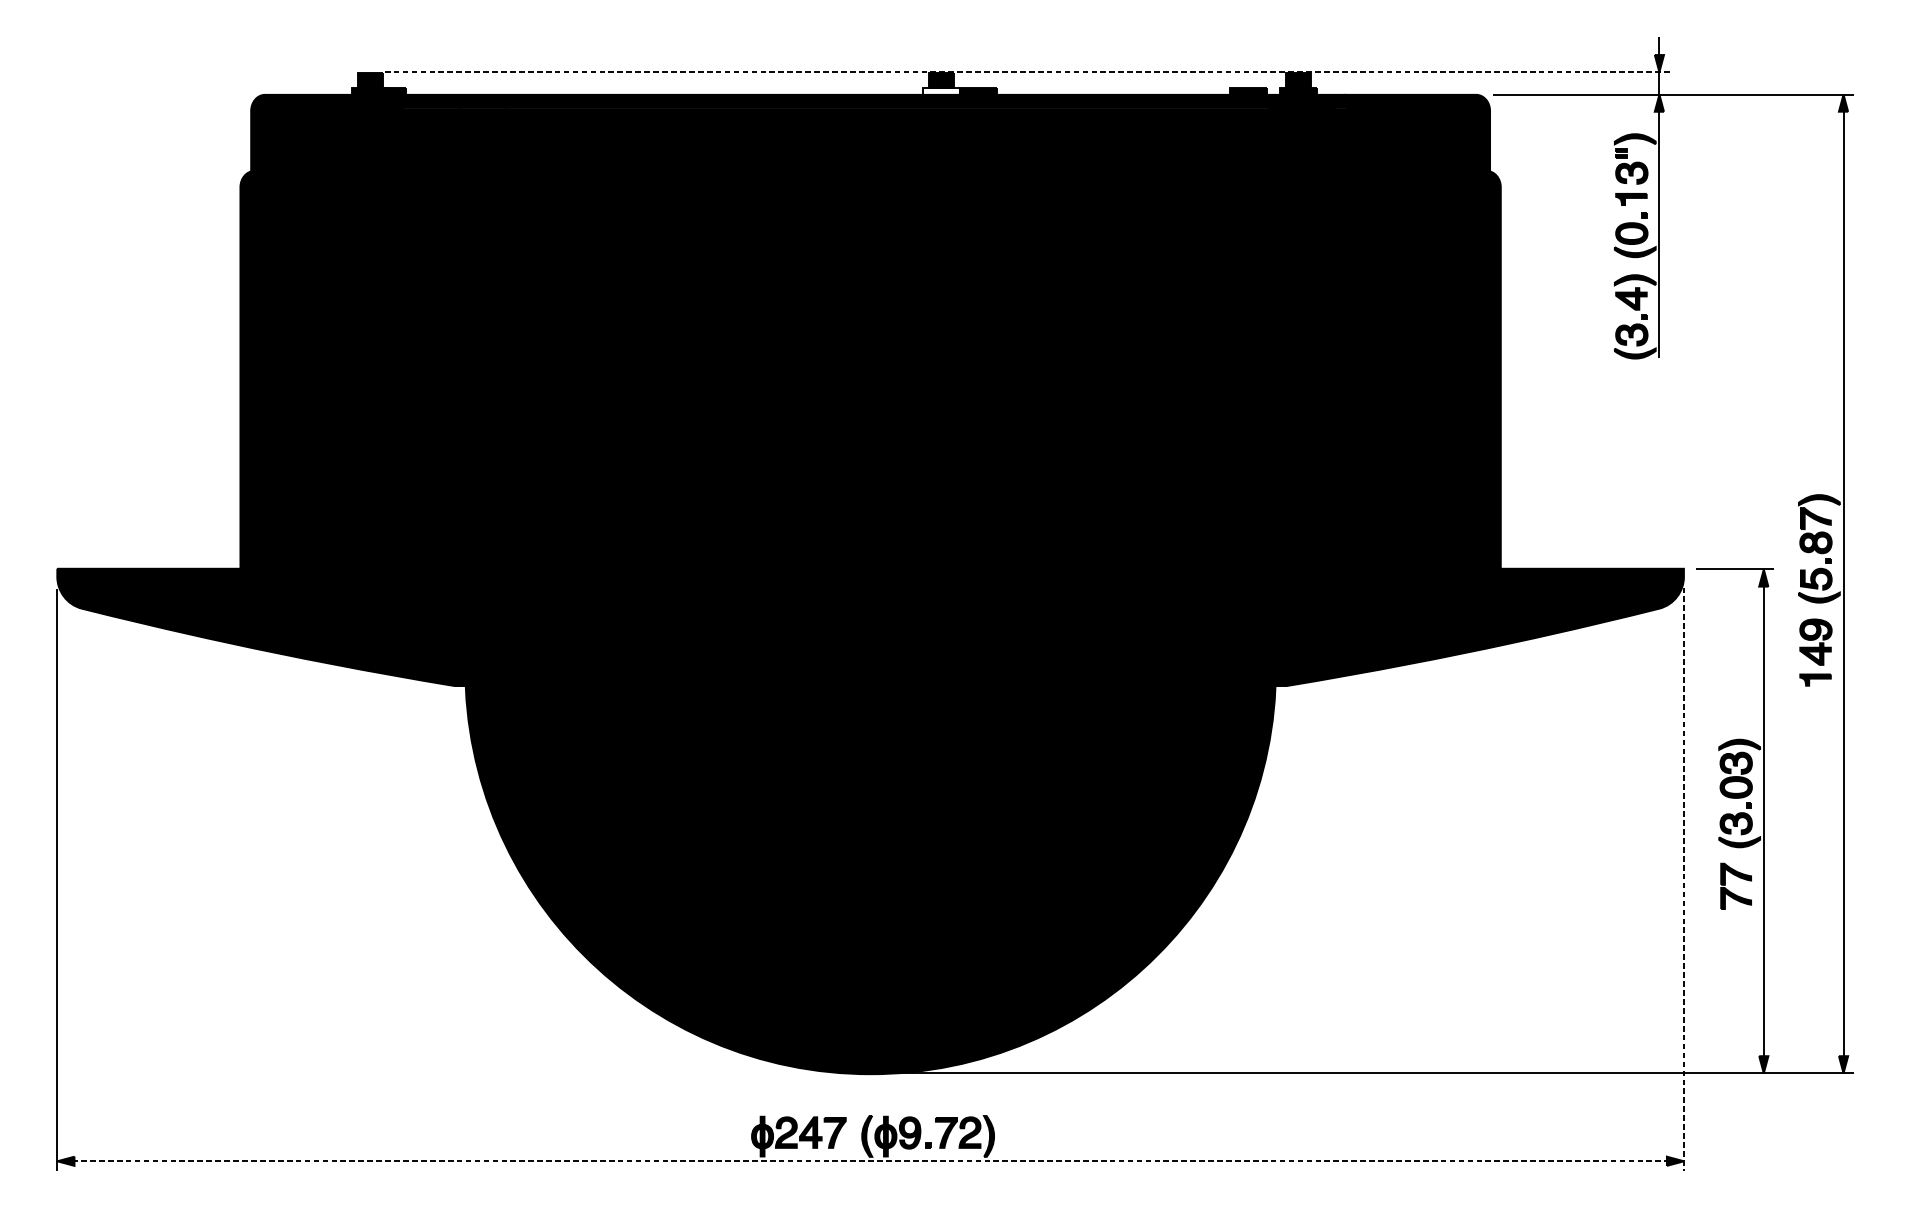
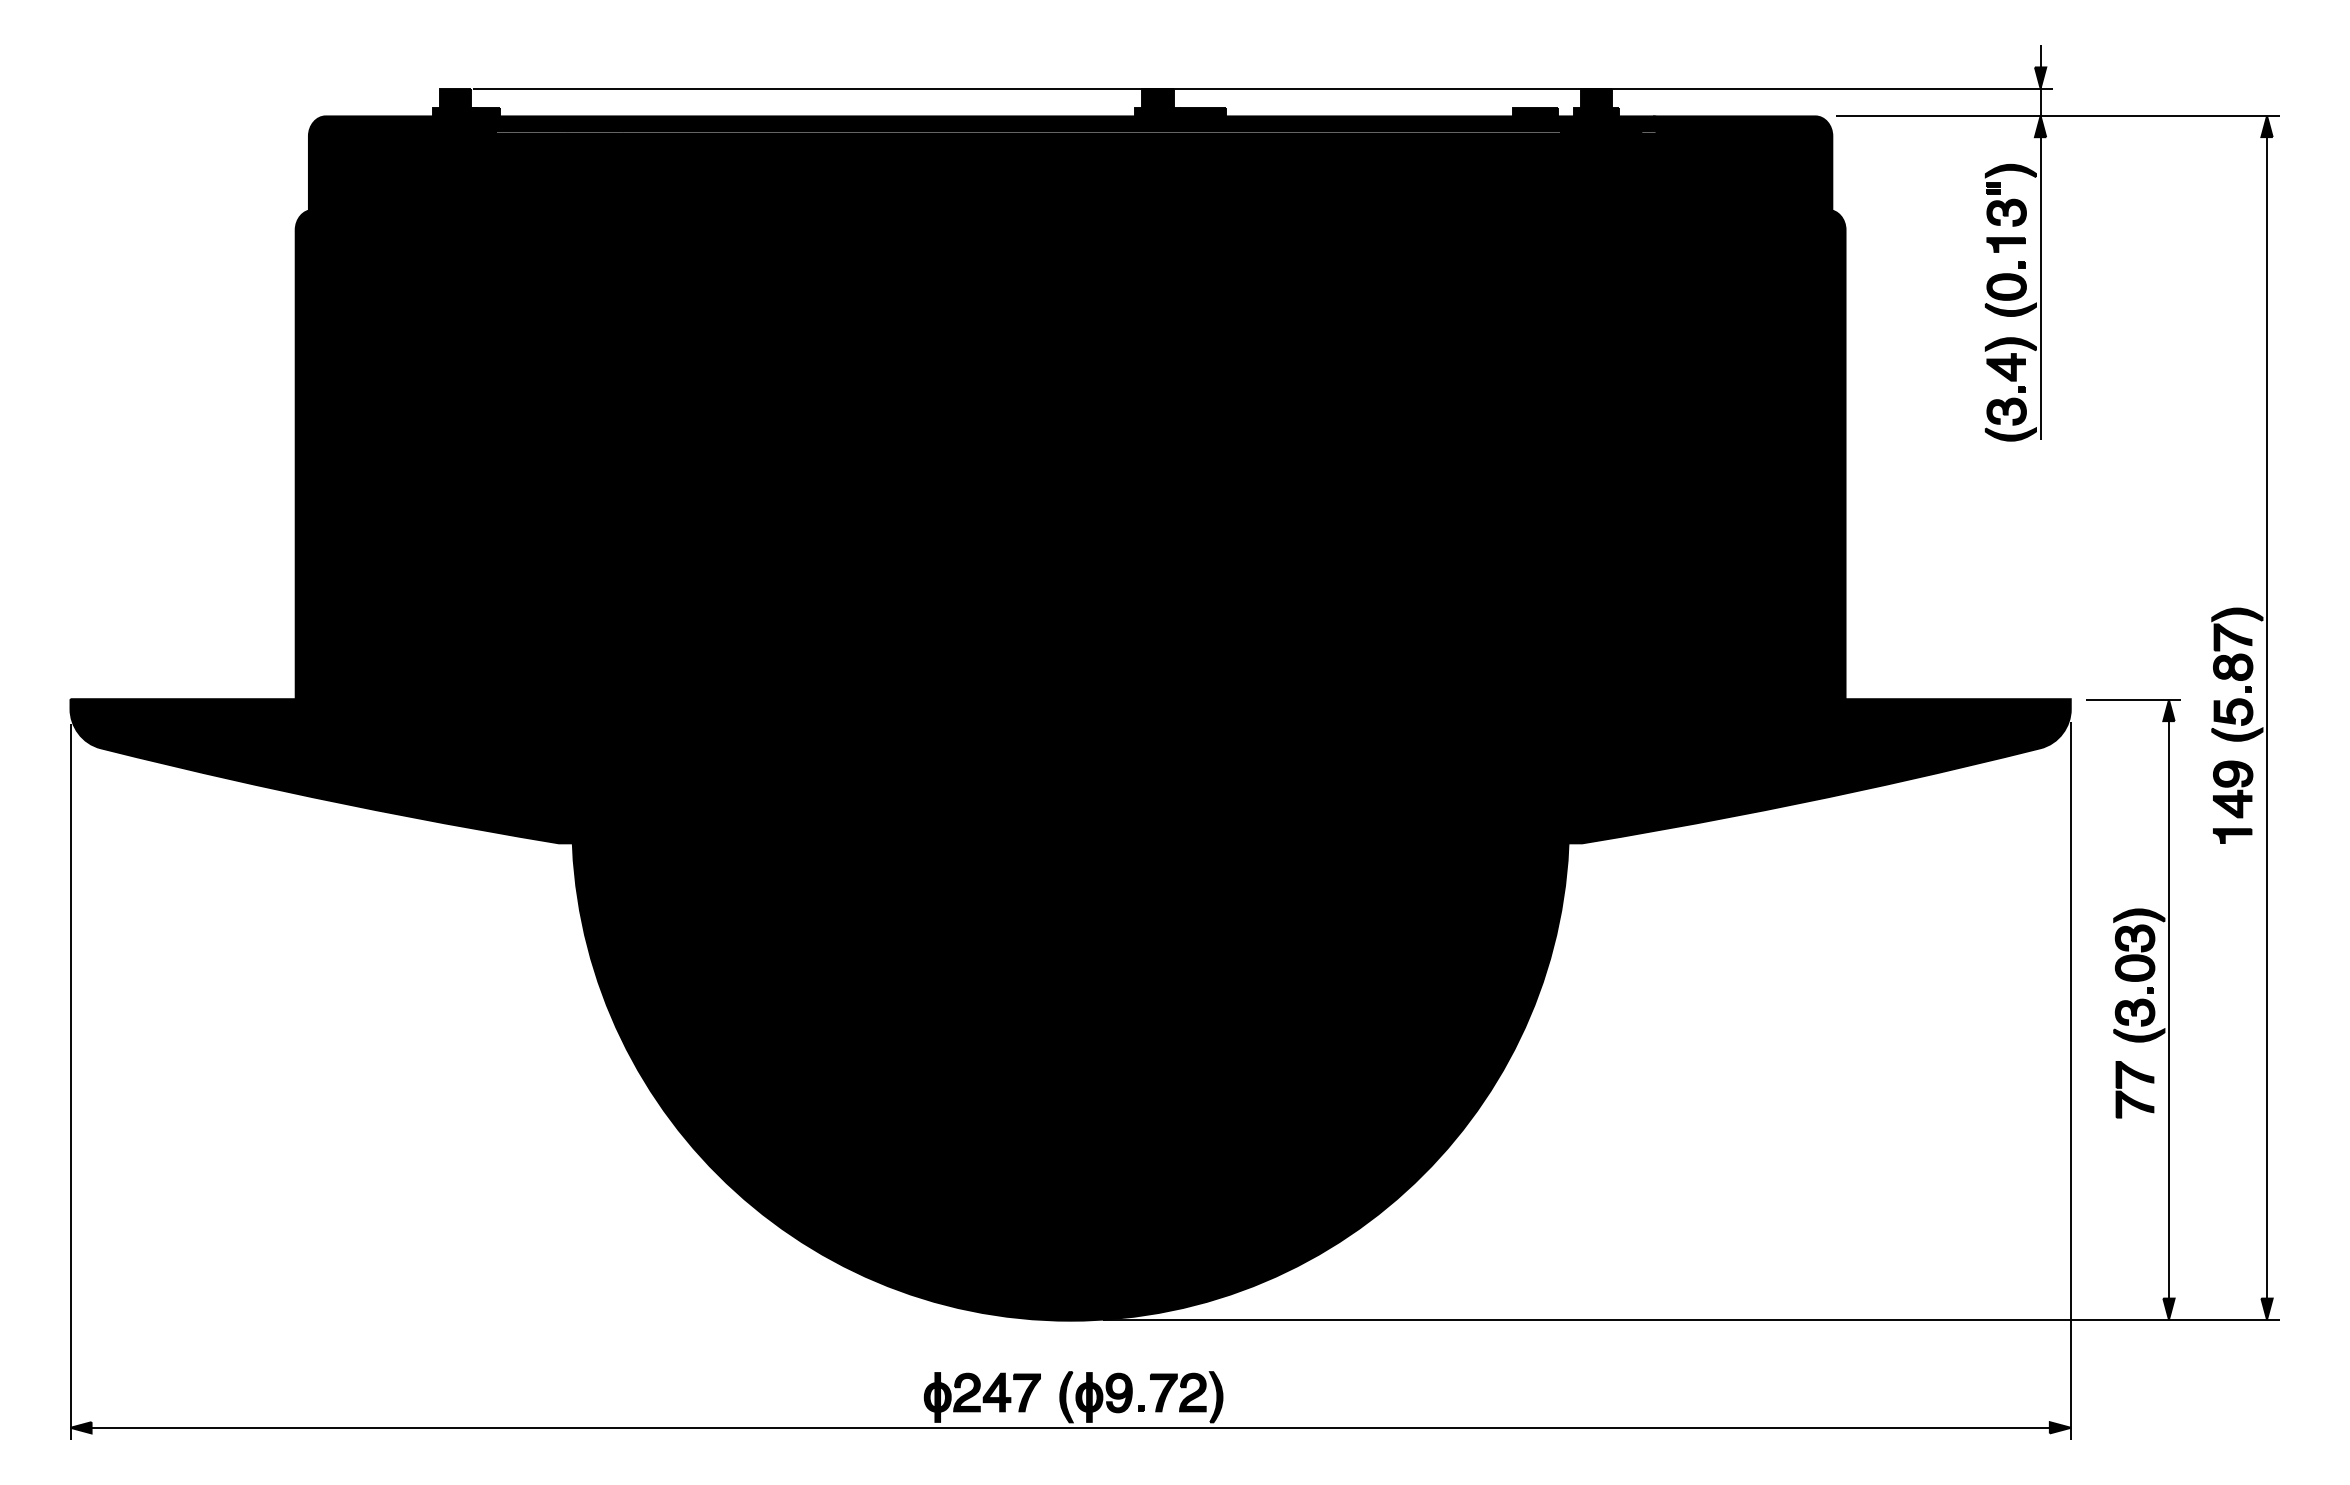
line: (1027, 72) -> (1263, 88), dashed -> solid
fill: (941, 91) -> (1157, 112), added
line: (1683, 879) -> (2070, 1081), dashed -> solid
line: (870, 1161) -> (1070, 1427), dashed -> solid

